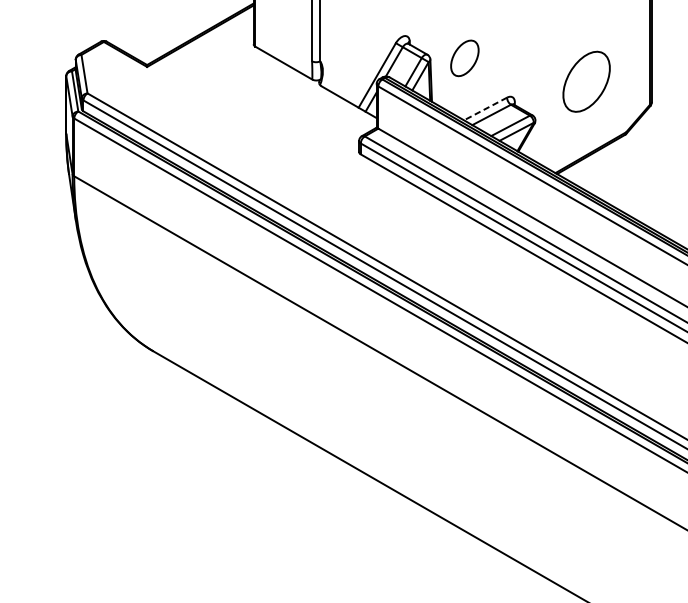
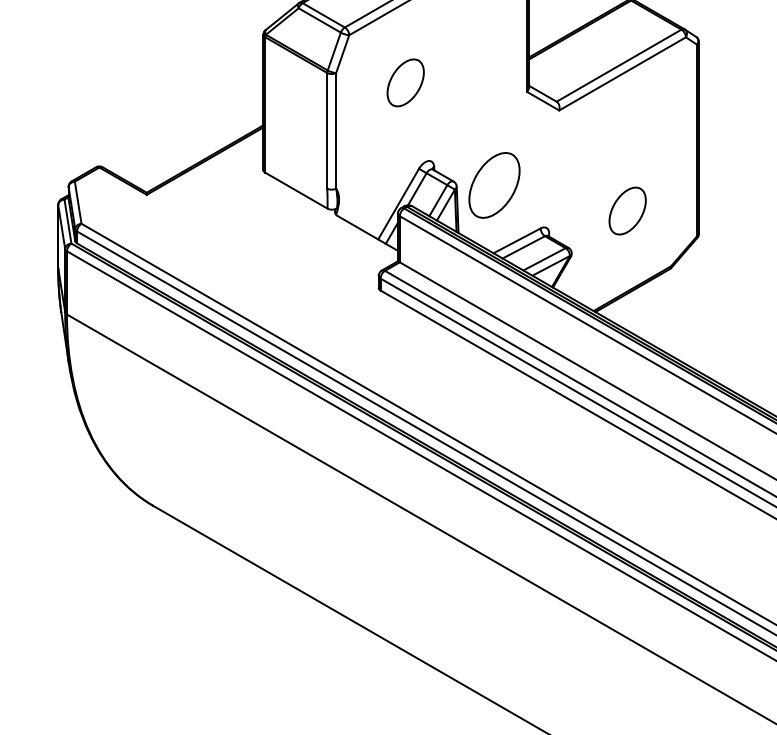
part: (464, 58) -> (494, 185), size x1.67
part: (586, 81) -> (627, 210), size x0.71
line: (485, 108) -> (517, 240), dashed -> solid

